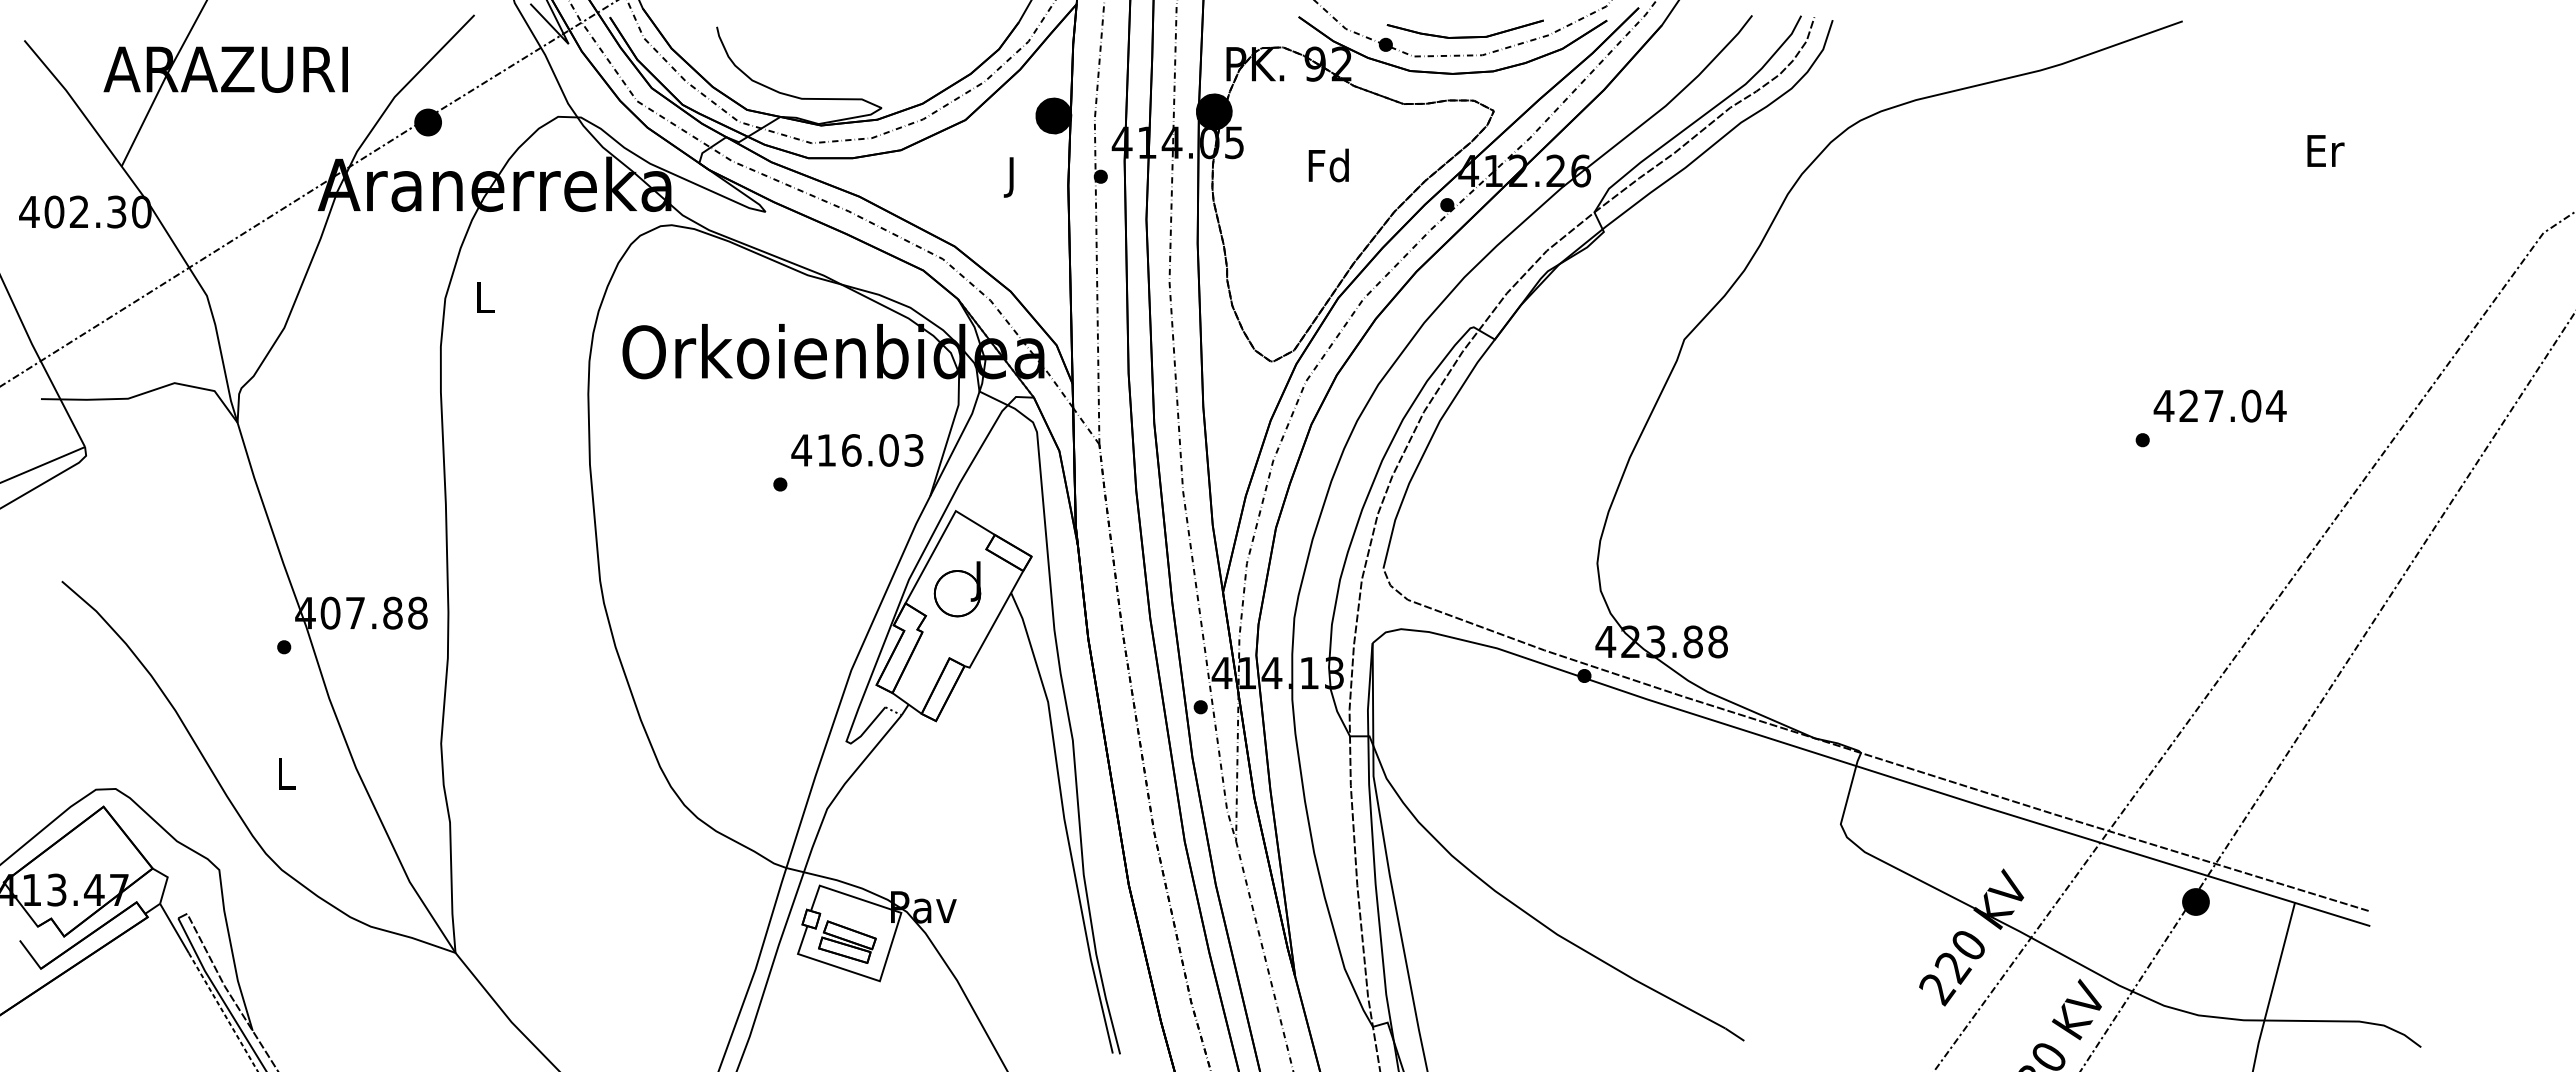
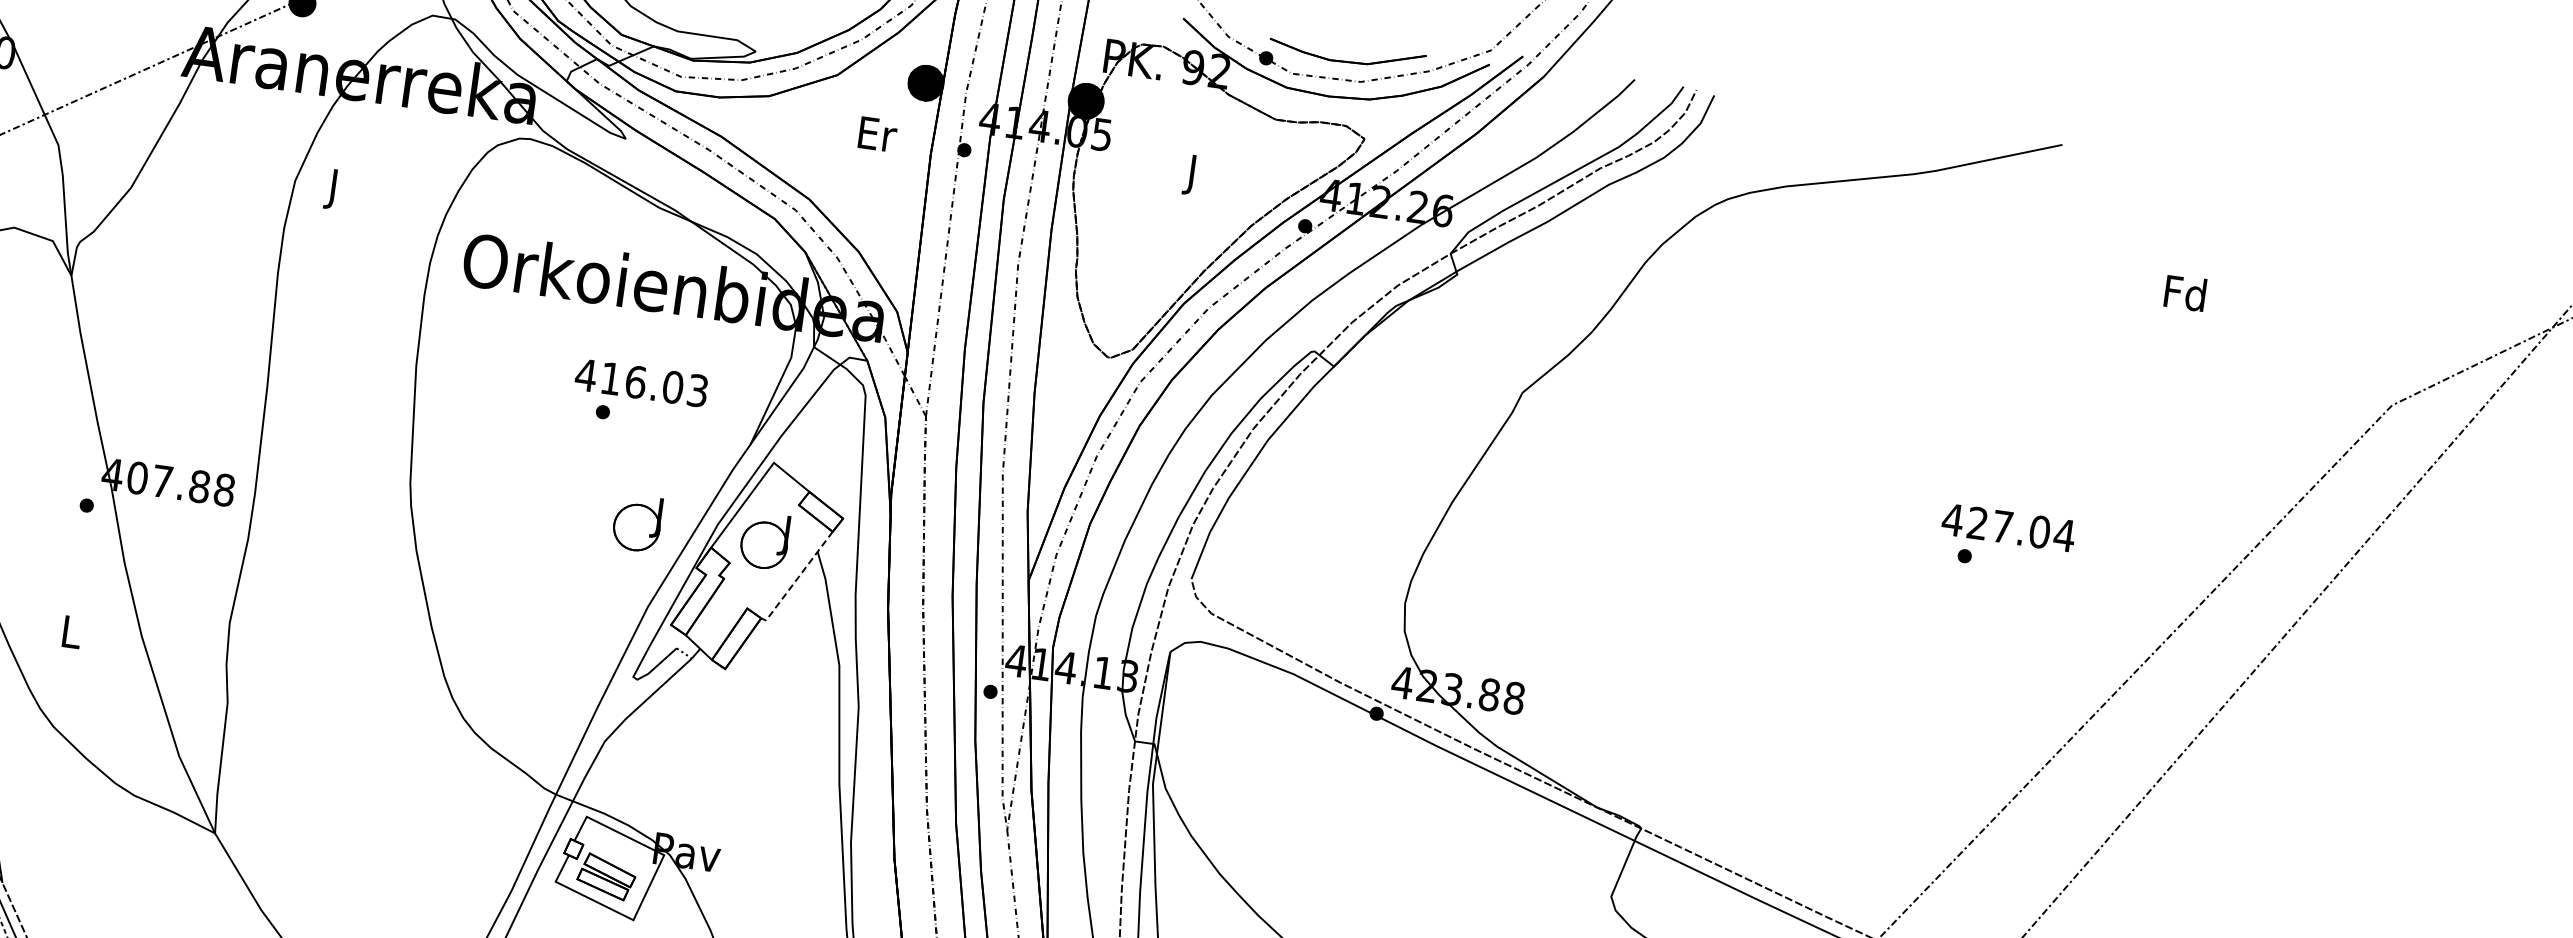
text: (2324, 150) -> (2185, 293), Er -> Fd
text: (1328, 169) -> (1191, 174), Fd -> J
text: (1013, 177) -> (877, 138), J -> Er
text: (485, 301) -> (334, 189), L -> J
text: (2219, 405) -> (2008, 527), moved
text: (857, 450) -> (641, 383), moved
part: (829, 589) -> (637, 523), added
line: (994, 622) -> (797, 579), solid -> dashed

